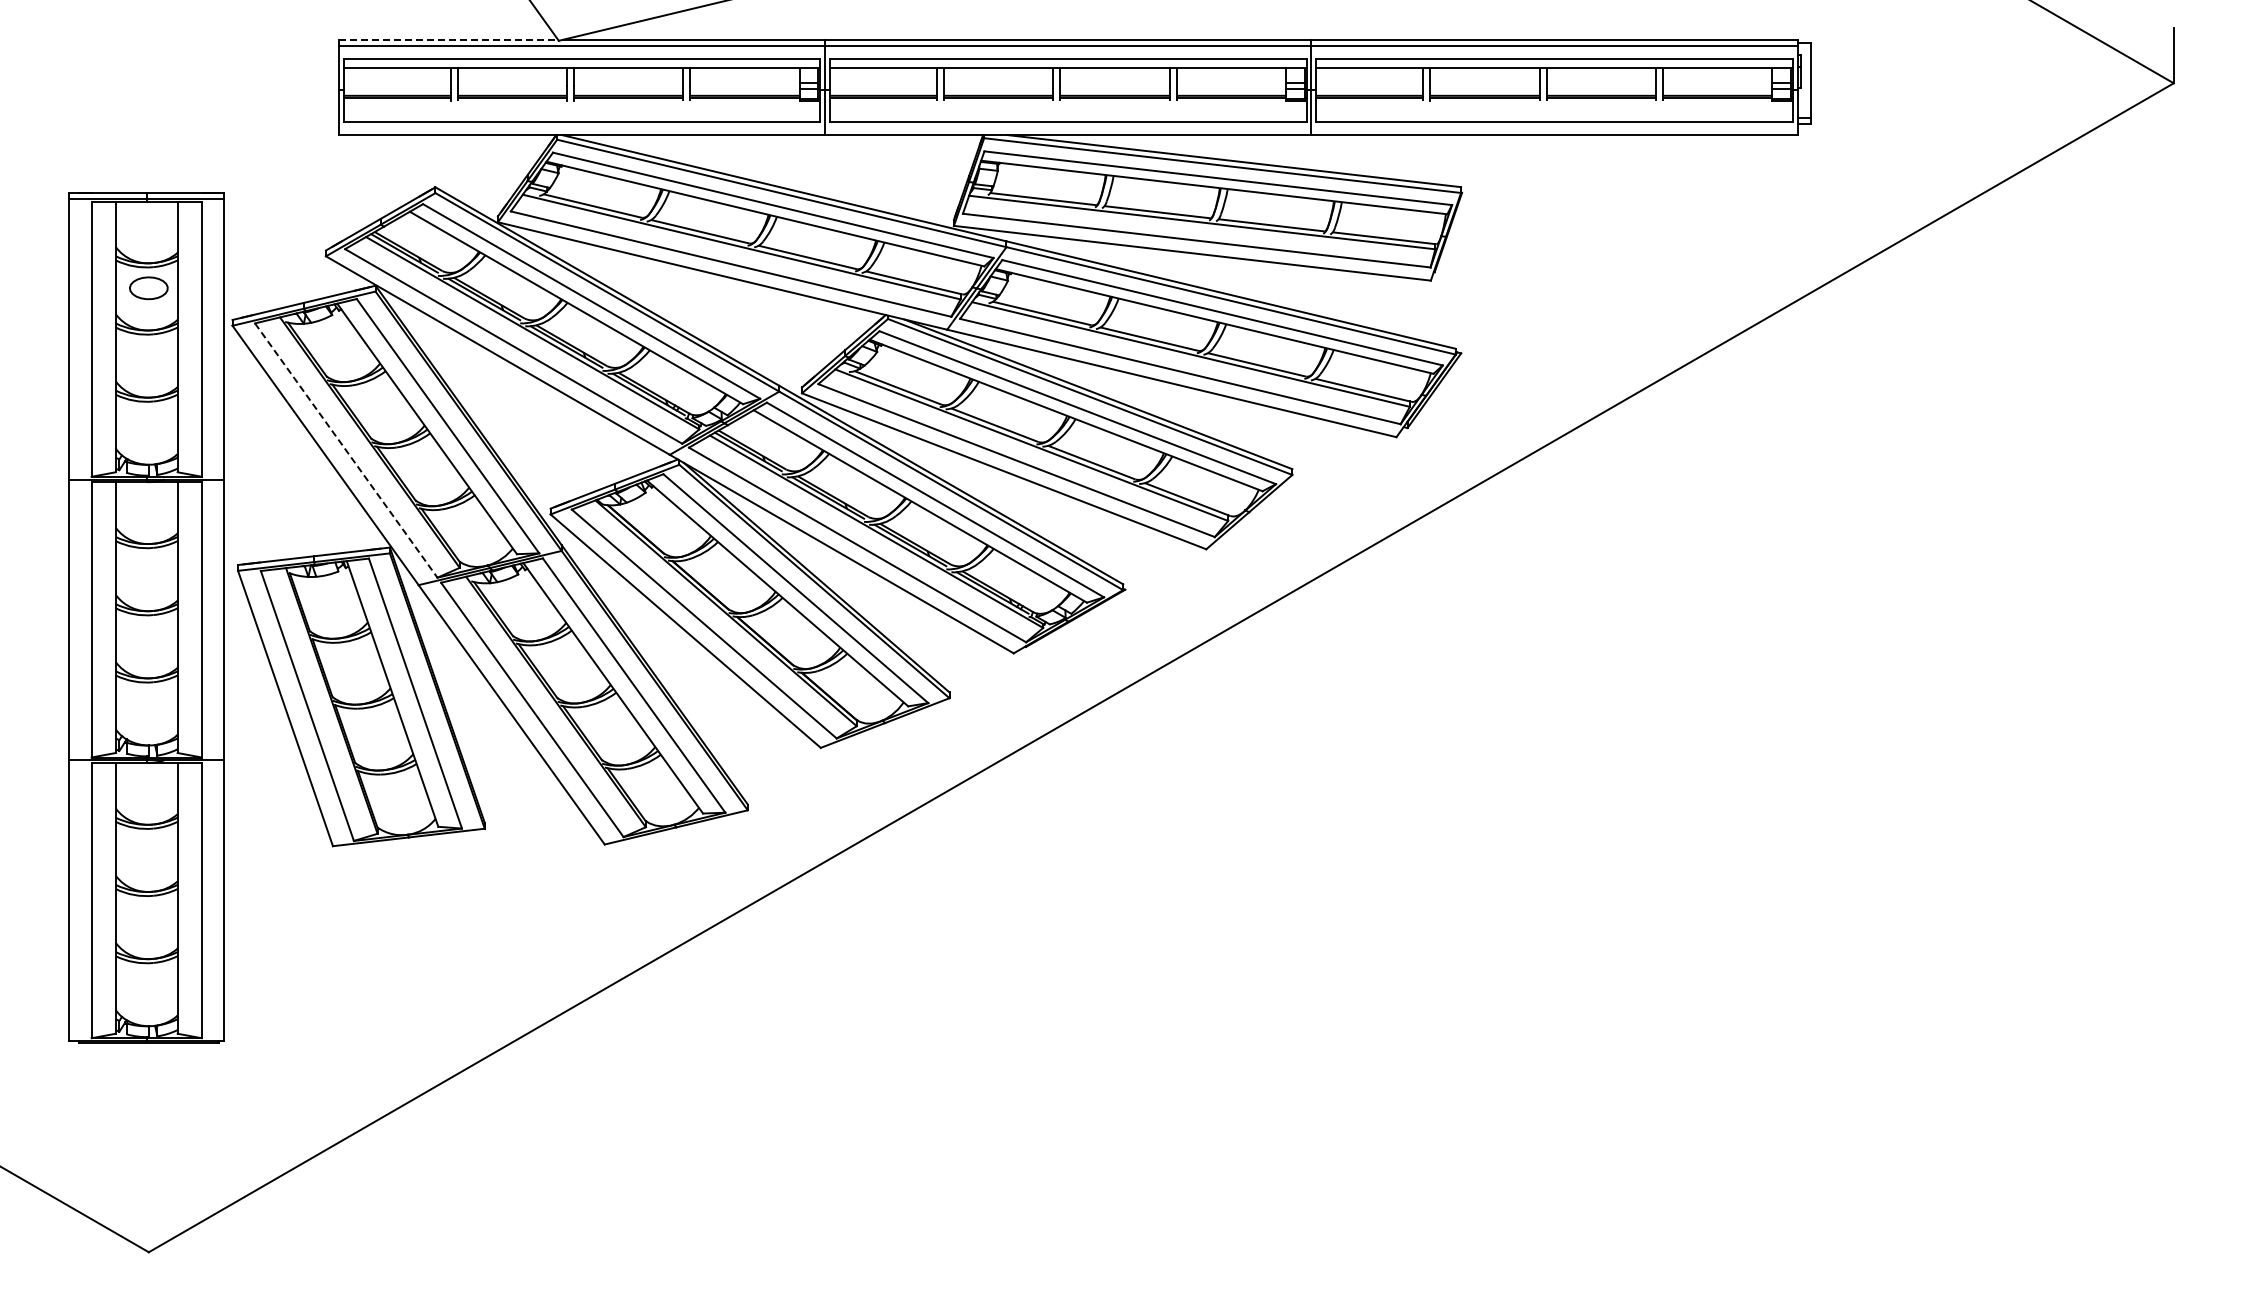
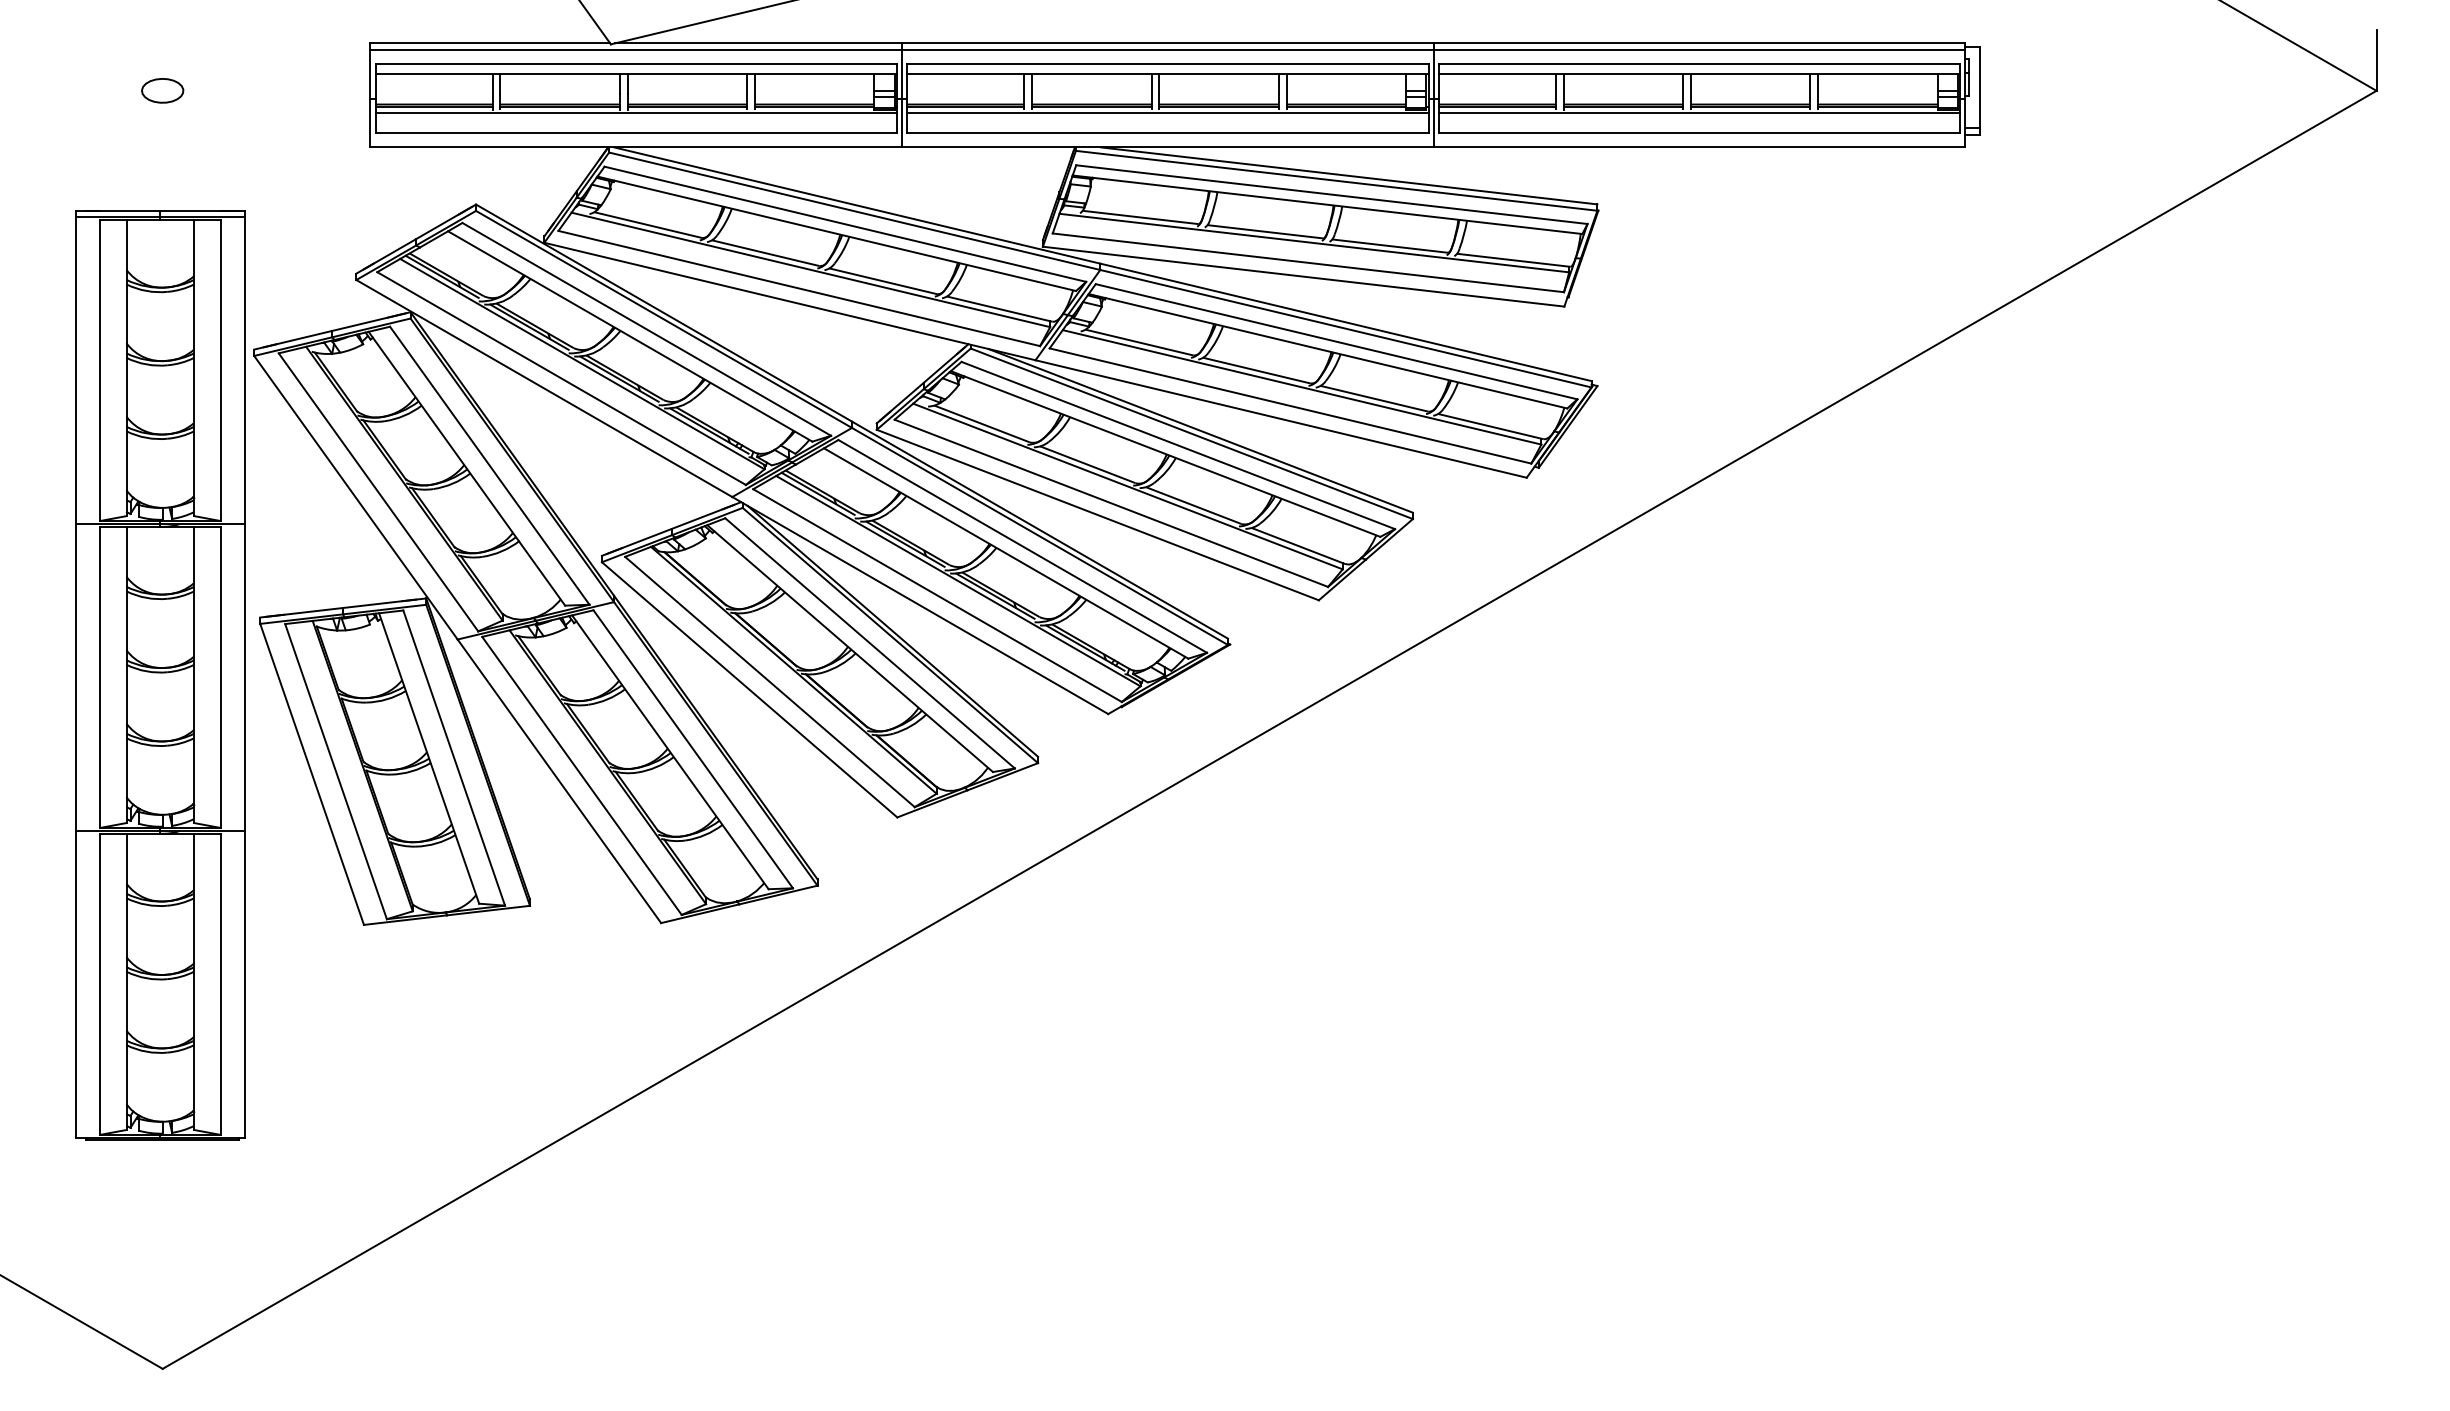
line: (448, 39) -> (490, 42), dashed -> solid
line: (581, 103) -> (635, 112), added
line: (1067, 103) -> (1167, 112), added
line: (1554, 103) -> (1699, 112), added
part: (148, 288) -> (162, 91), moved
line: (346, 450) -> (378, 492), dashed -> solid

